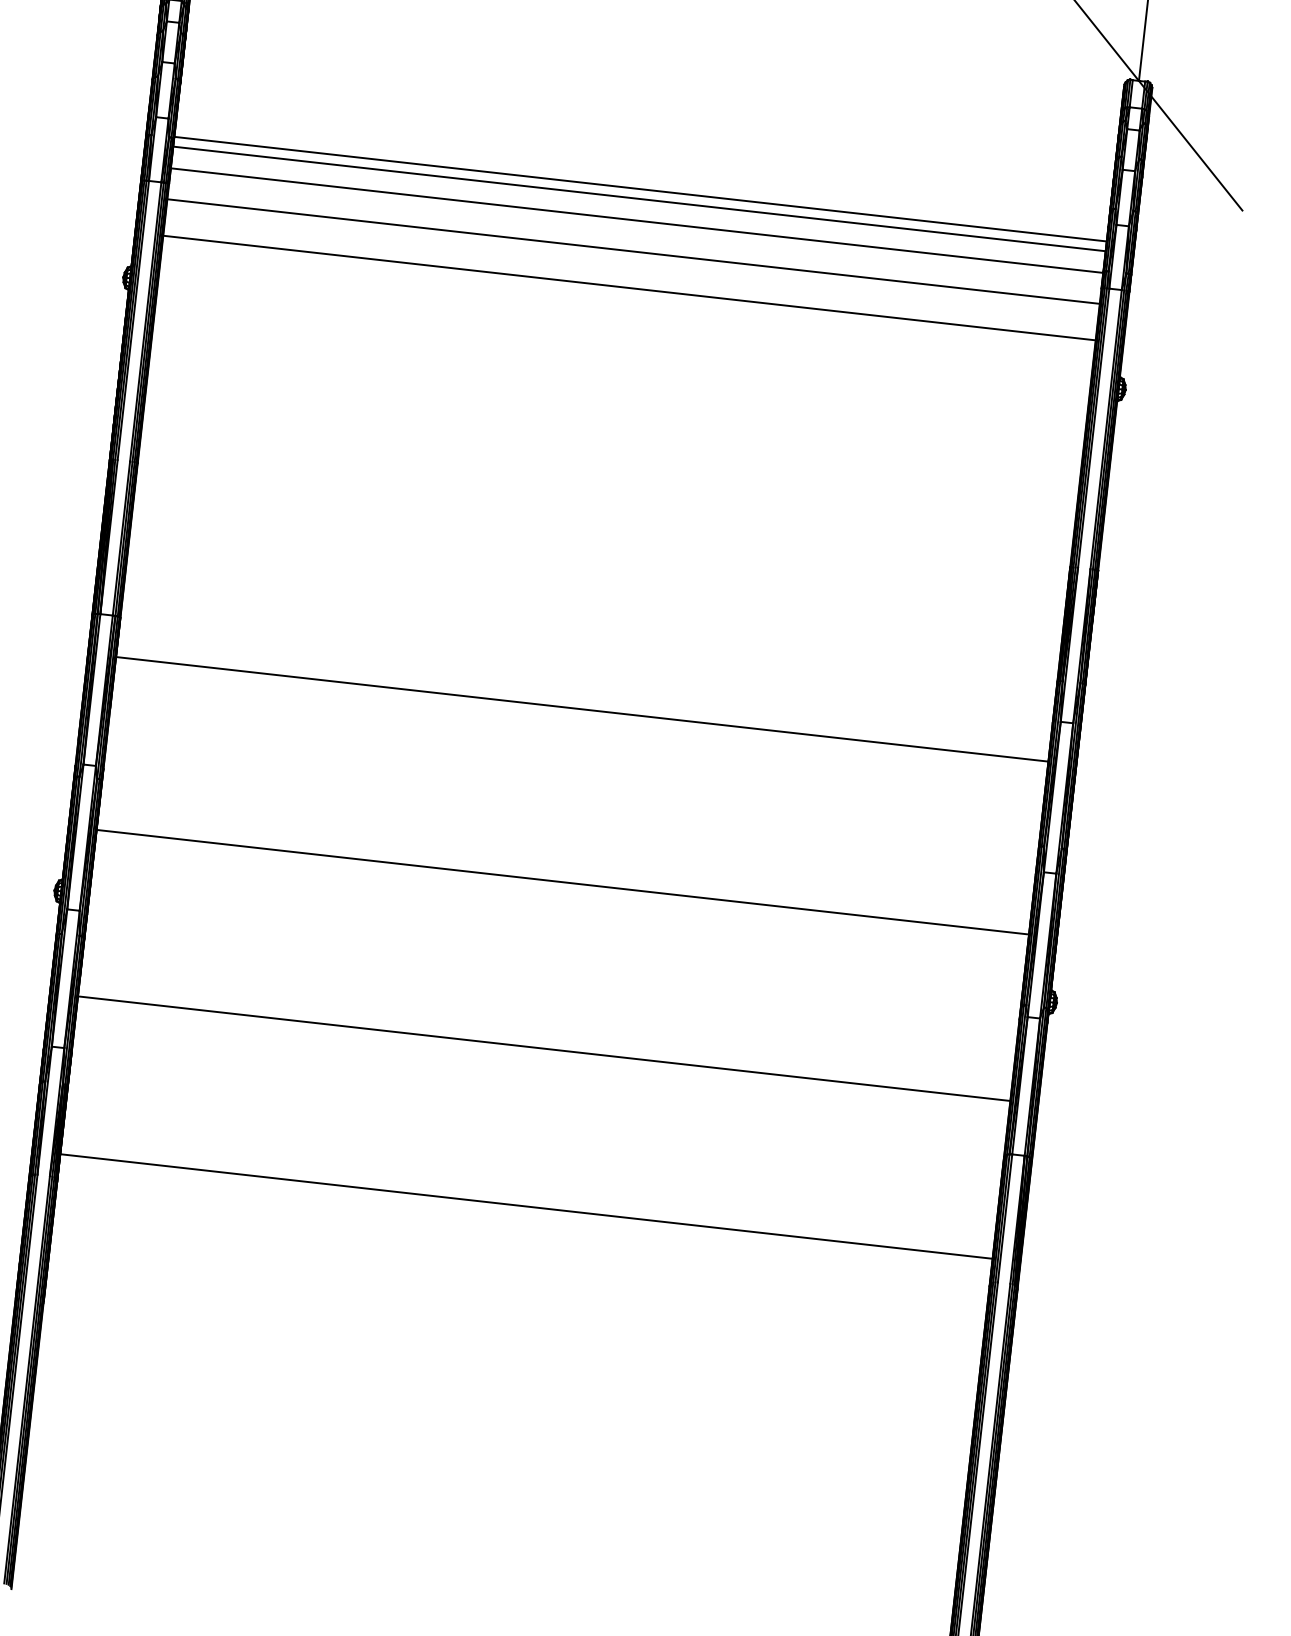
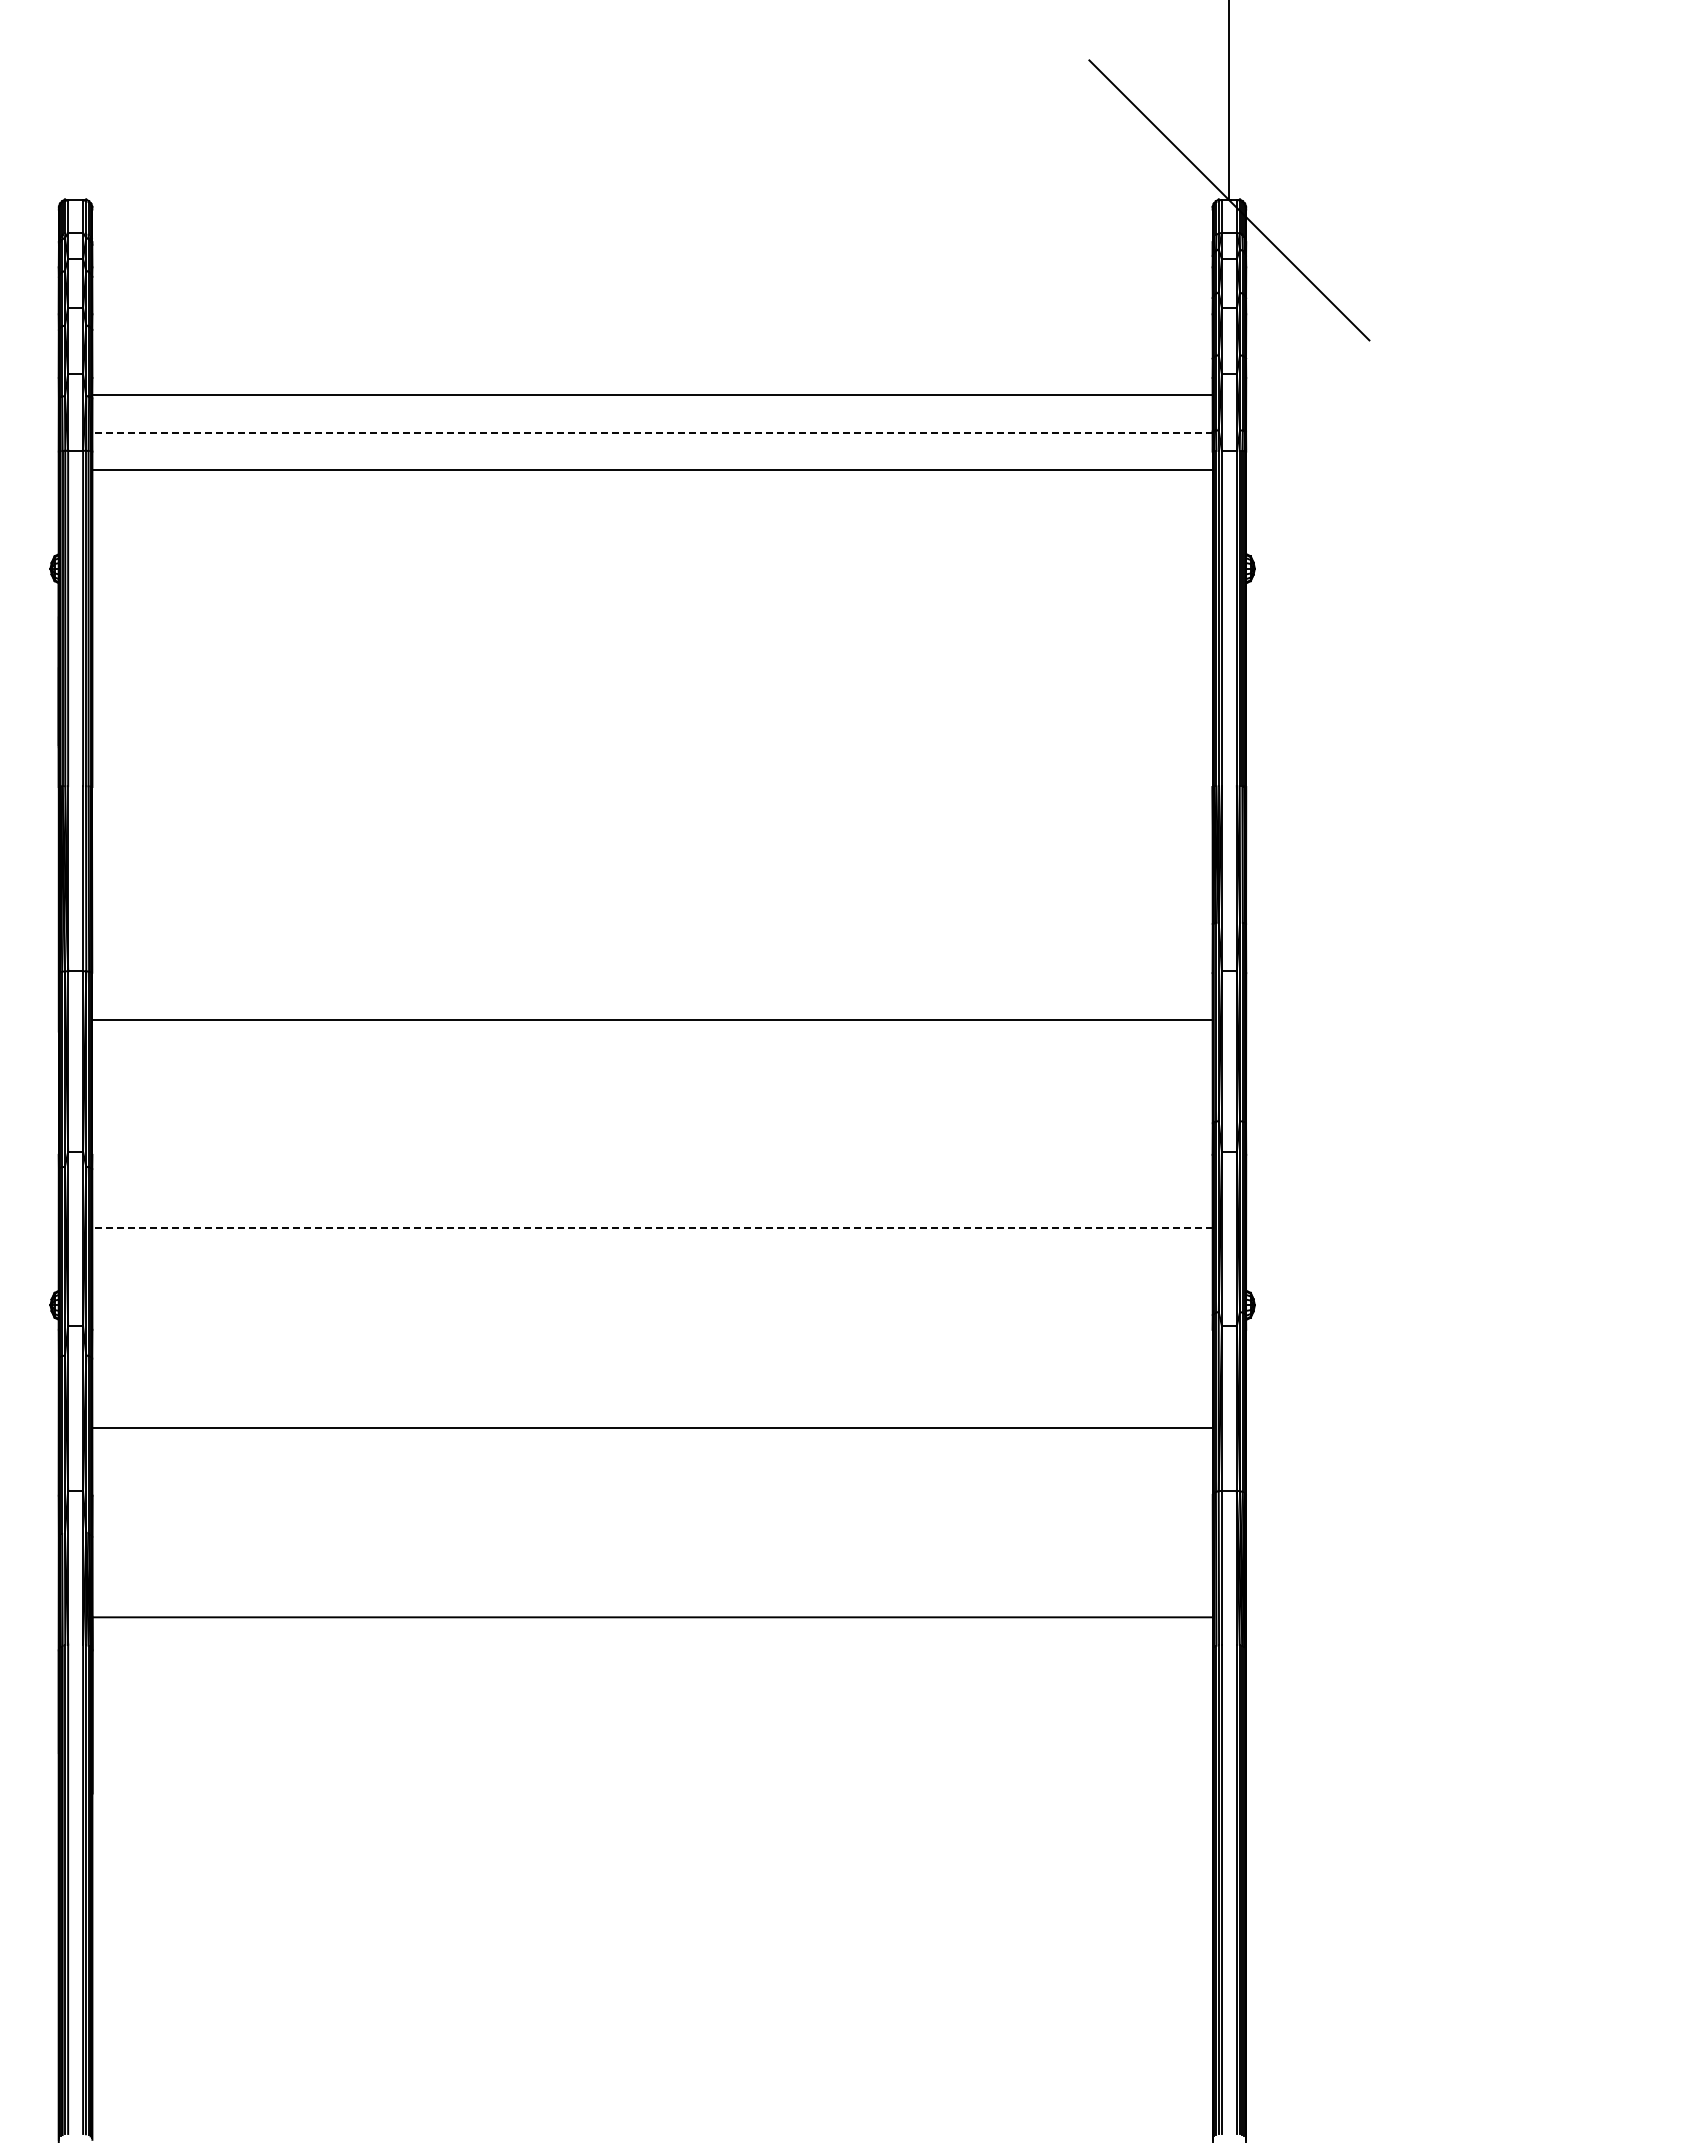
line: (639, 198) -> (652, 406), removed
line: (637, 220) -> (652, 432), solid -> dashed
line: (629, 287) -> (652, 513), removed
line: (562, 882) -> (652, 1227), solid -> dashed

